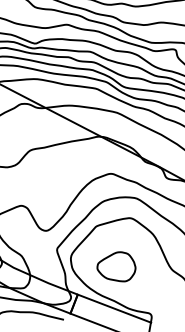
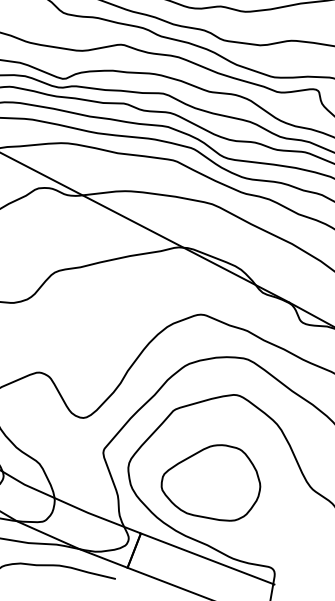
part: (116, 266) -> (210, 482), size x1.43

